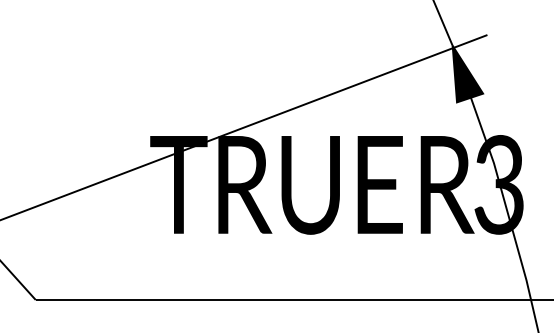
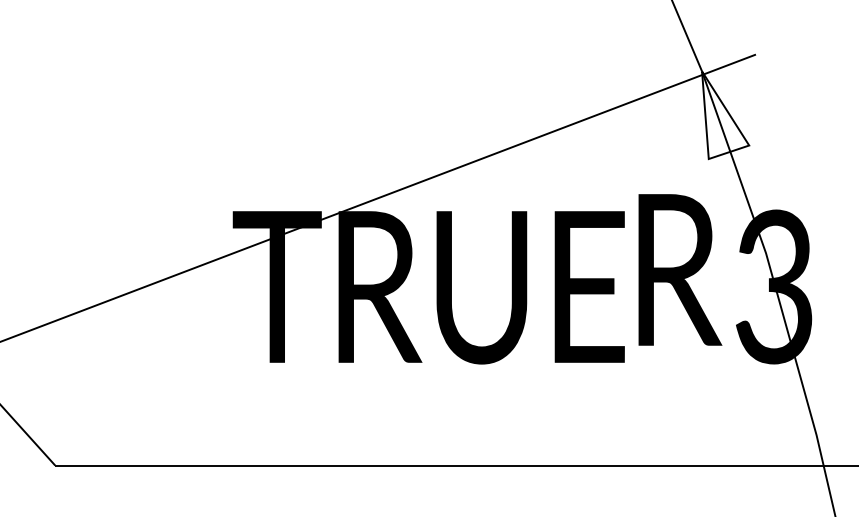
fill: (467, 73) -> (725, 114), removed
text: (447, 184) -> (680, 269), moved

